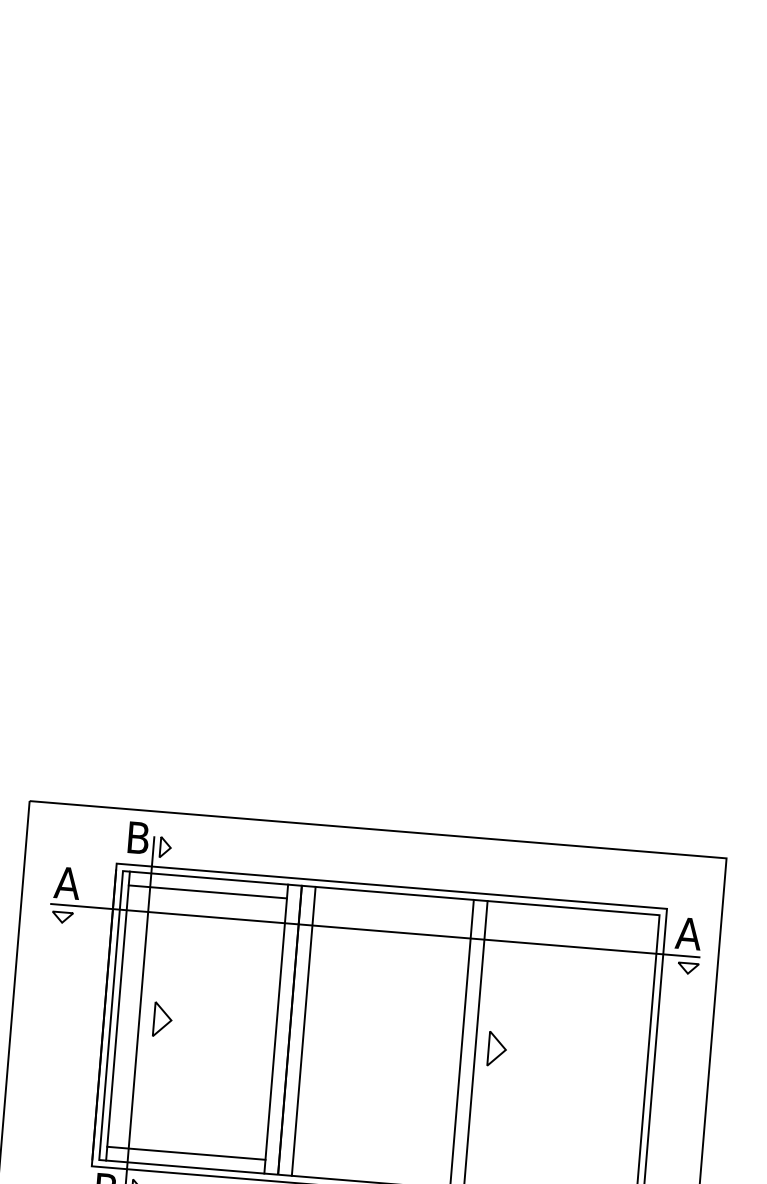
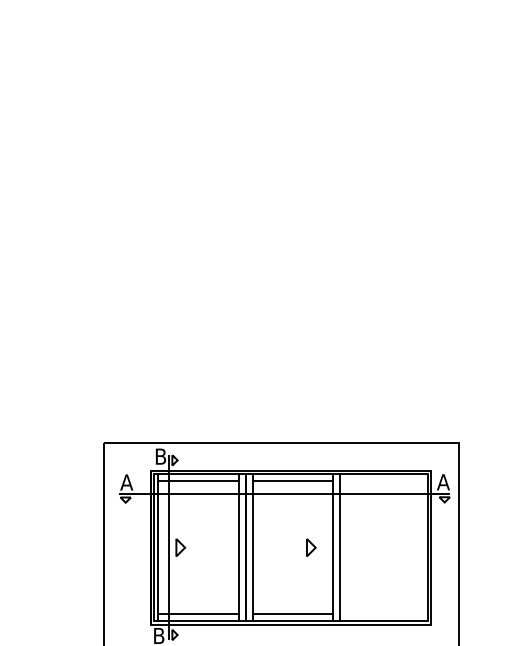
line: (392, 907) -> (292, 481), added
part: (497, 1048) -> (311, 547), moved
line: (371, 1168) -> (292, 614), added

